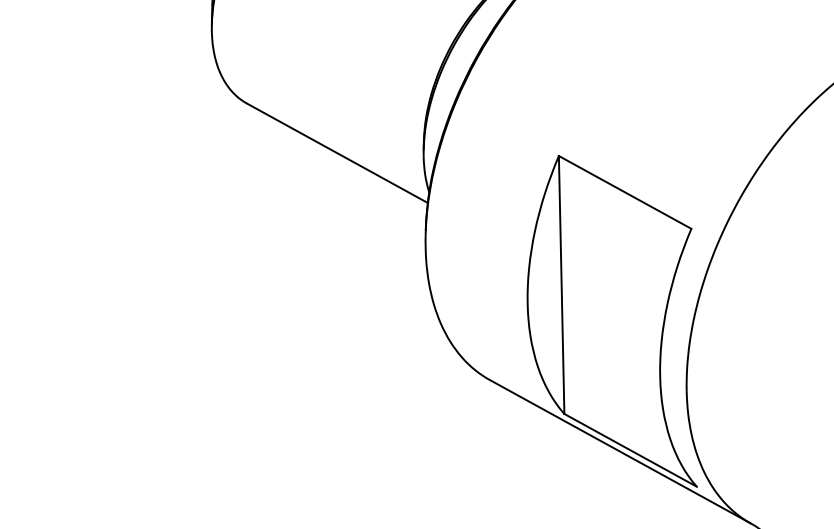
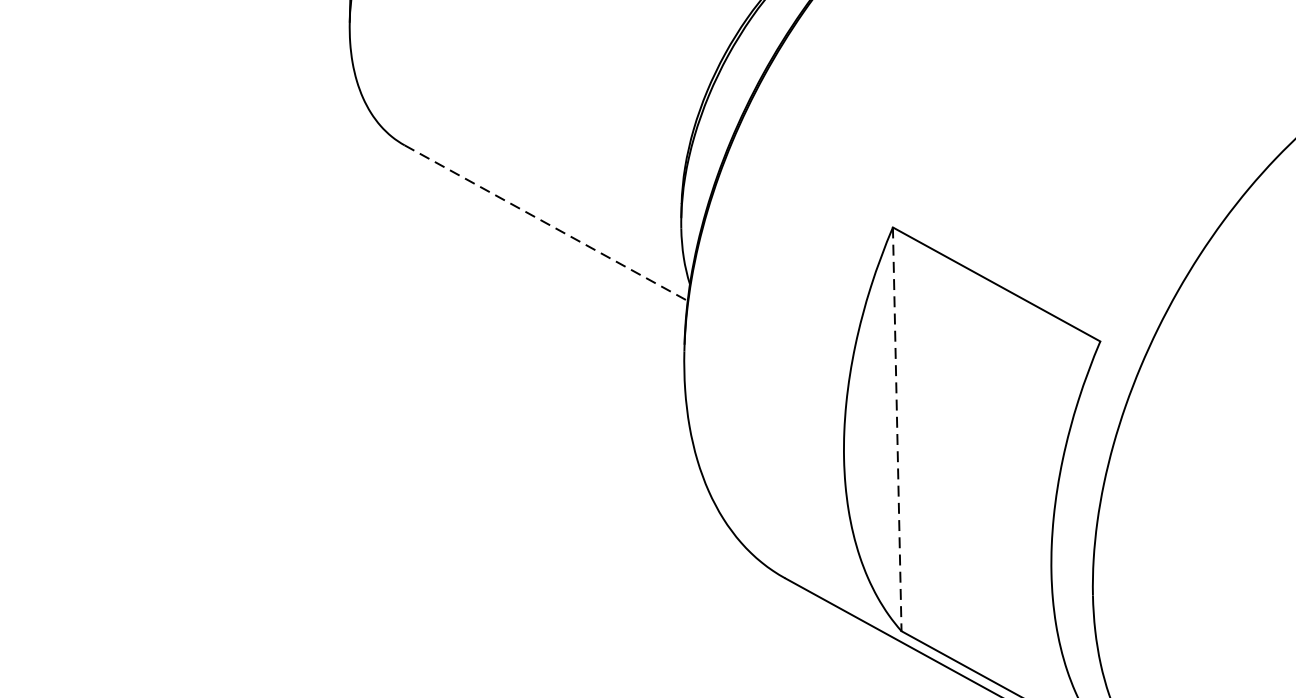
line: (337, 153) -> (546, 223), solid -> dashed
line: (561, 285) -> (897, 430), solid -> dashed

